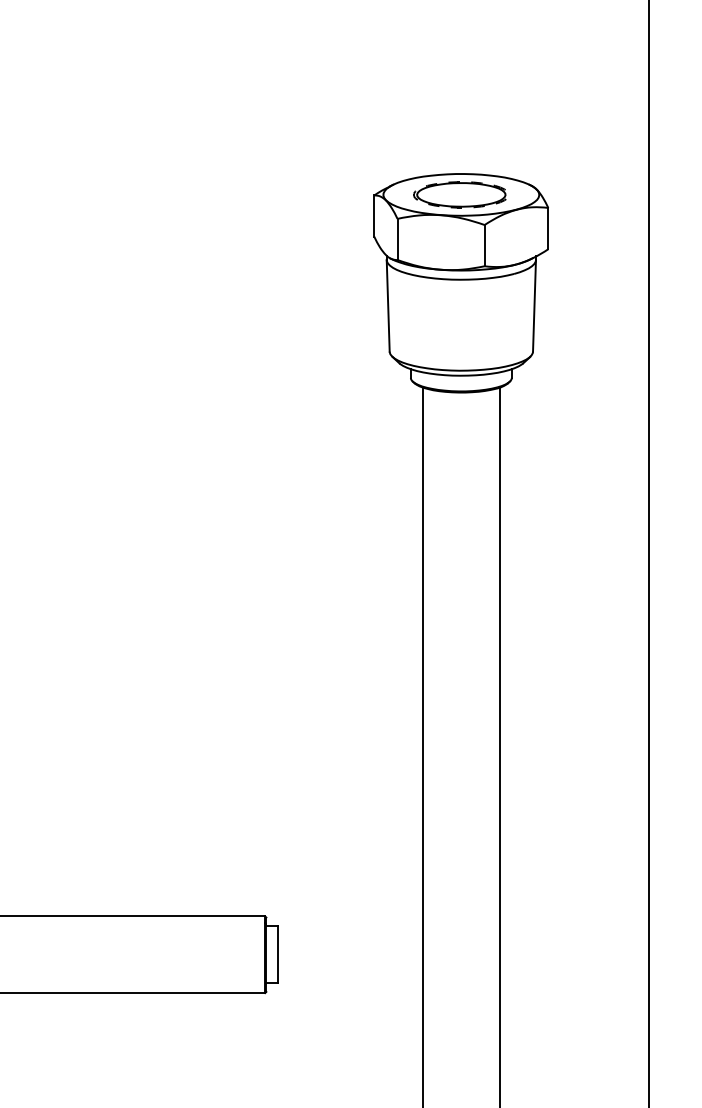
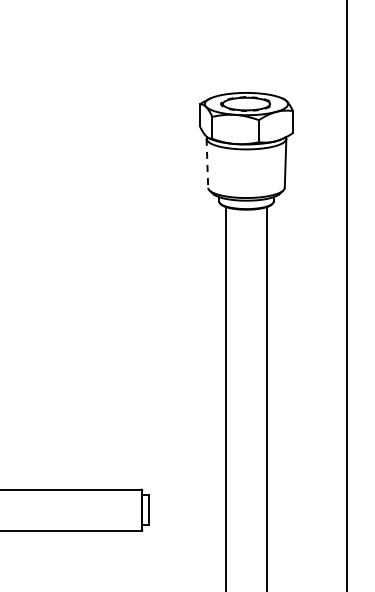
line: (388, 306) -> (207, 163), solid -> dashed

